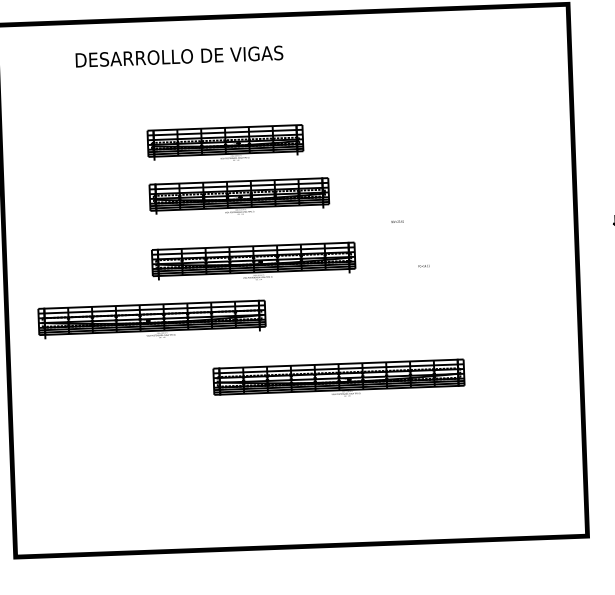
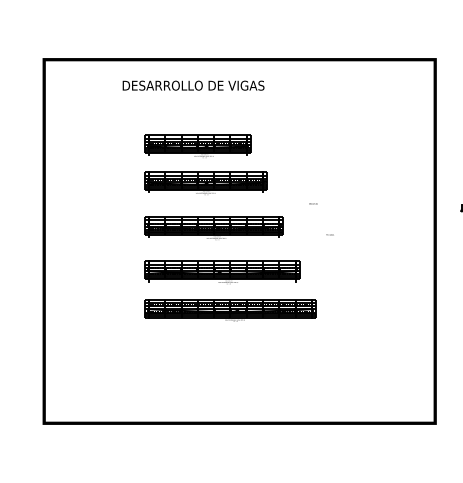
text: (179, 56) -> (193, 85), moved
part: (152, 319) -> (222, 271), moved
part: (339, 380) -> (230, 310), moved

